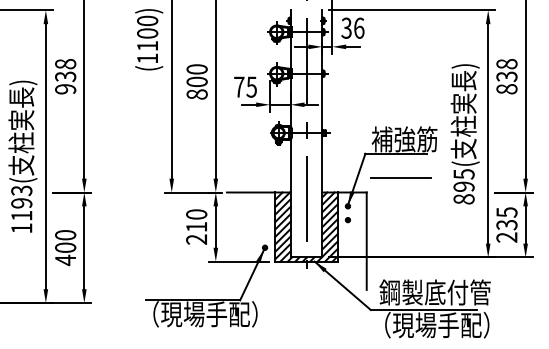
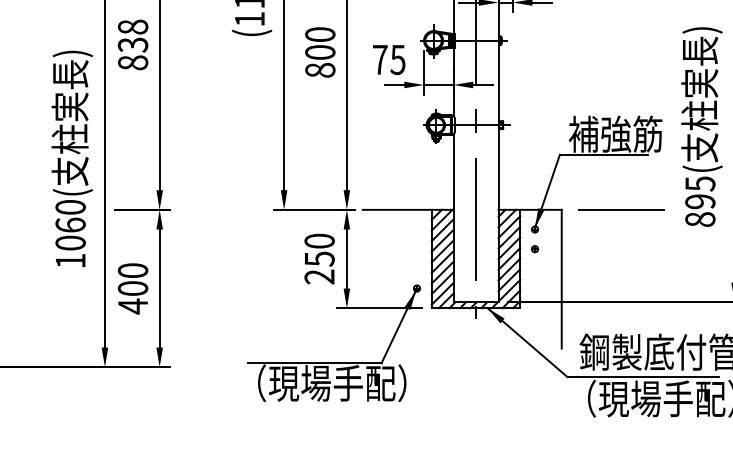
text: (65, 89) -> (132, 63), 938 -> 838
line: (400, 177) -> (621, 208), moved
text: (21, 202) -> (70, 224), 1193( -> 1060(
text: (196, 227) -> (319, 259), 210 -> 250

